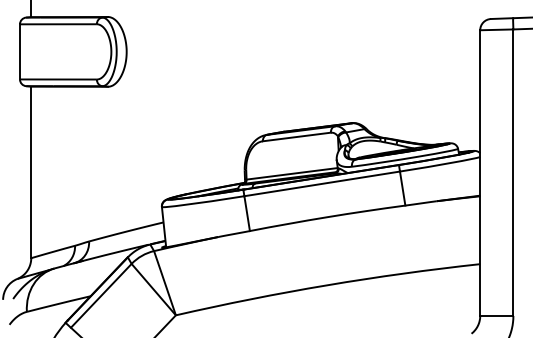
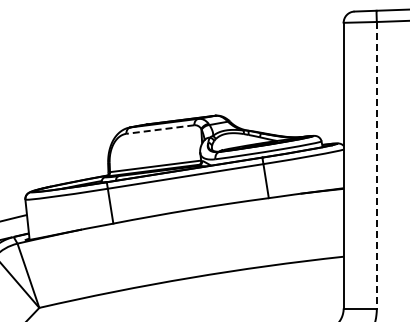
line: (296, 137) -> (159, 130), solid -> dashed
line: (513, 173) -> (376, 166), solid -> dashed

